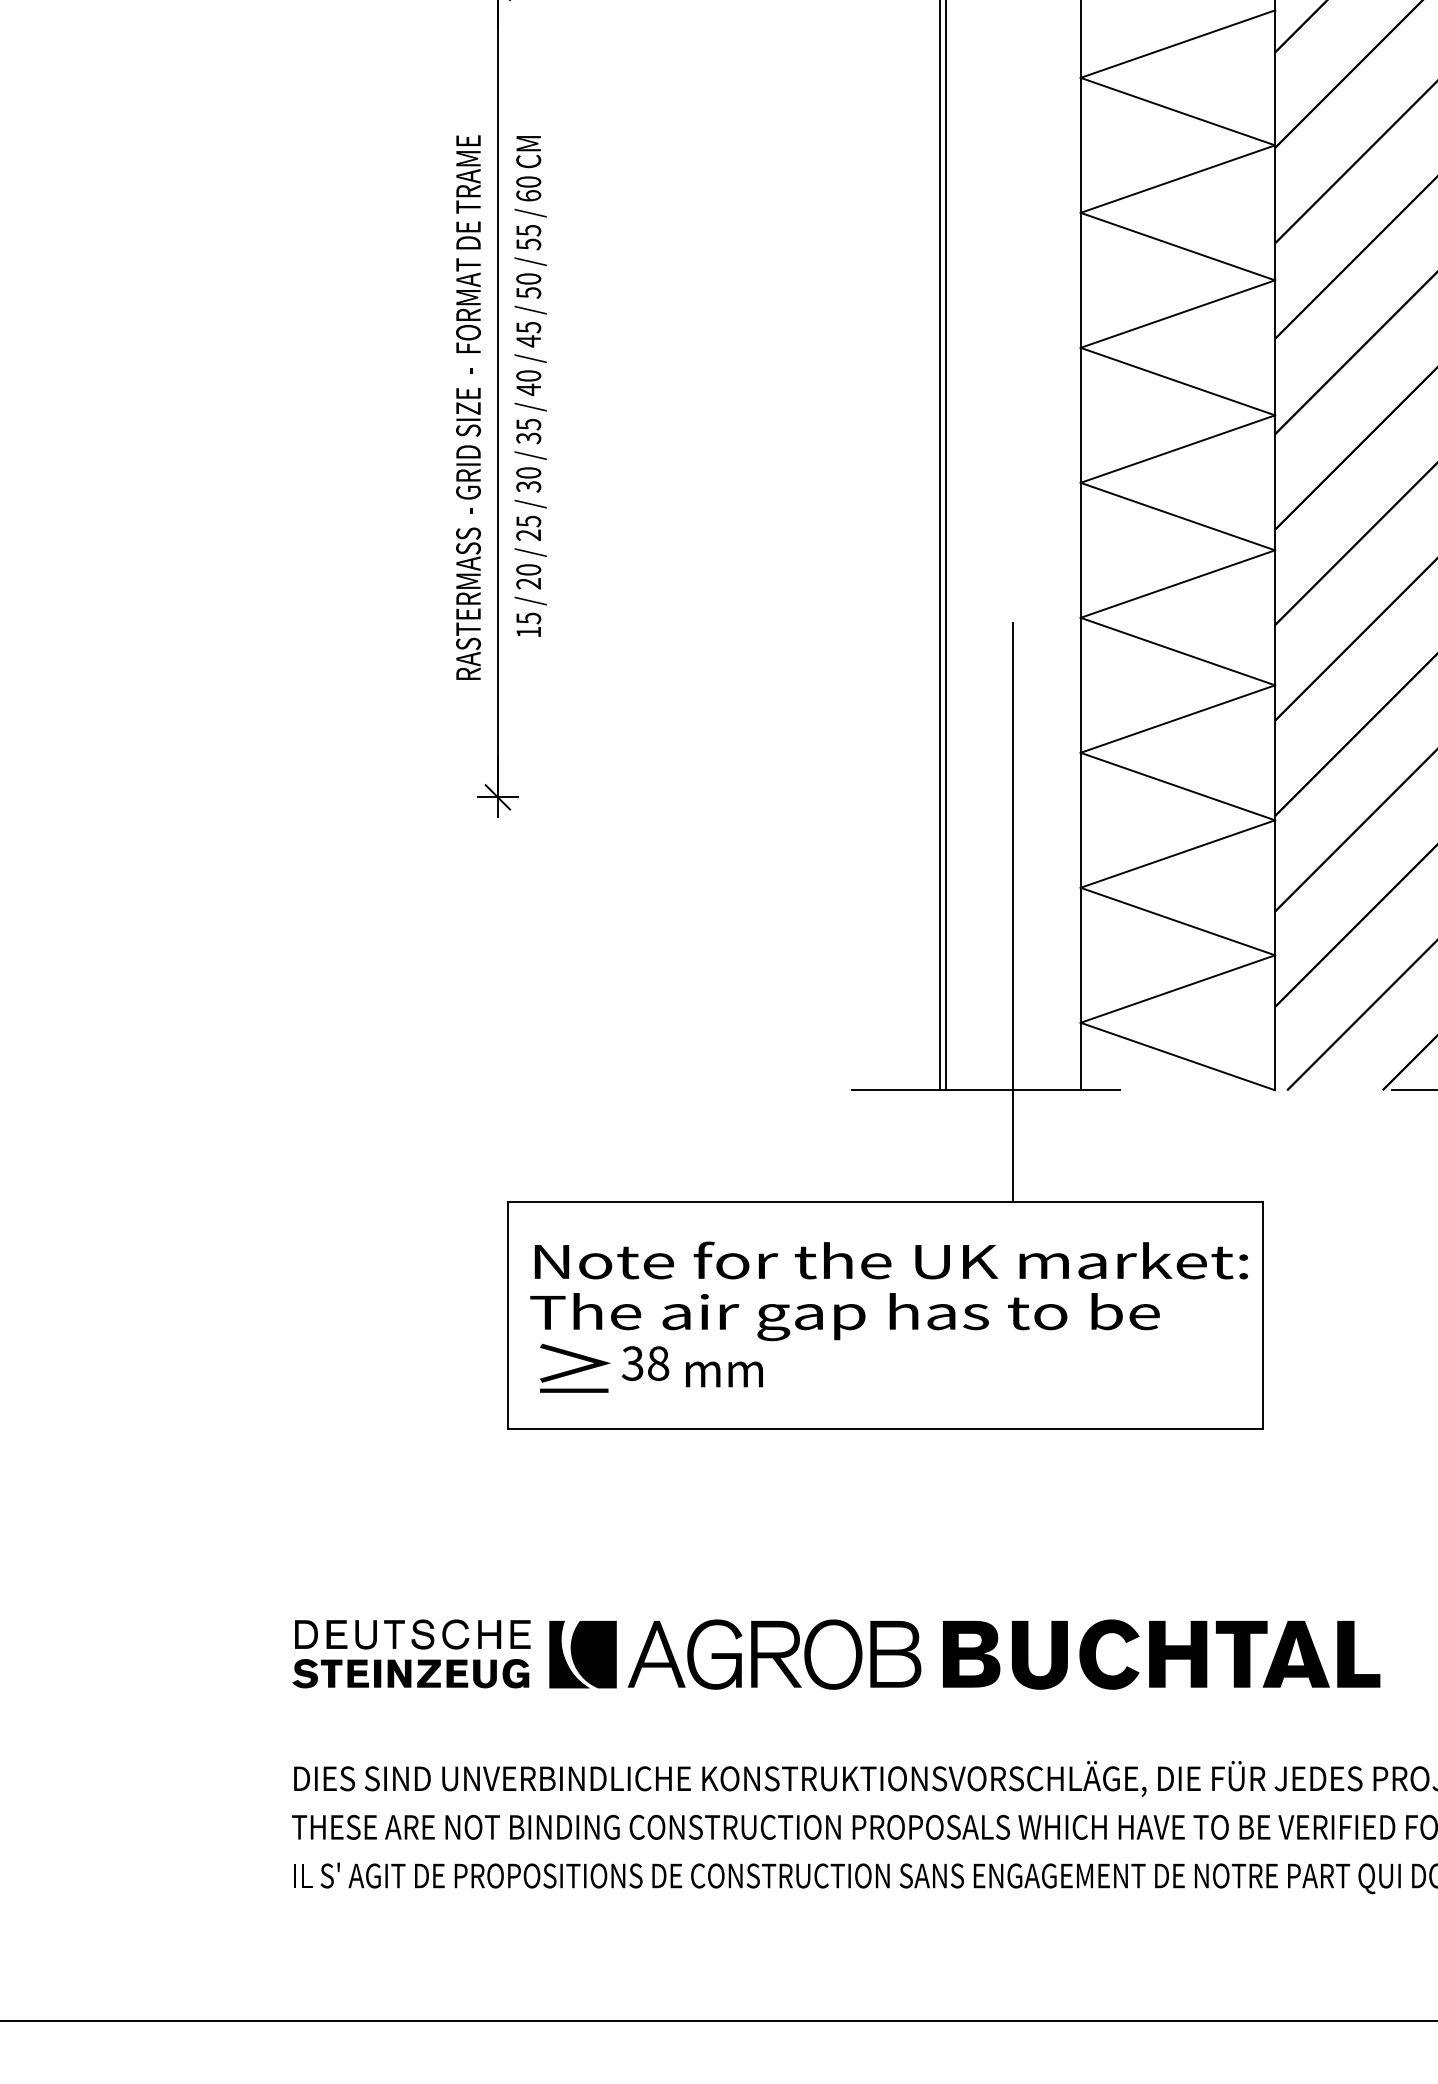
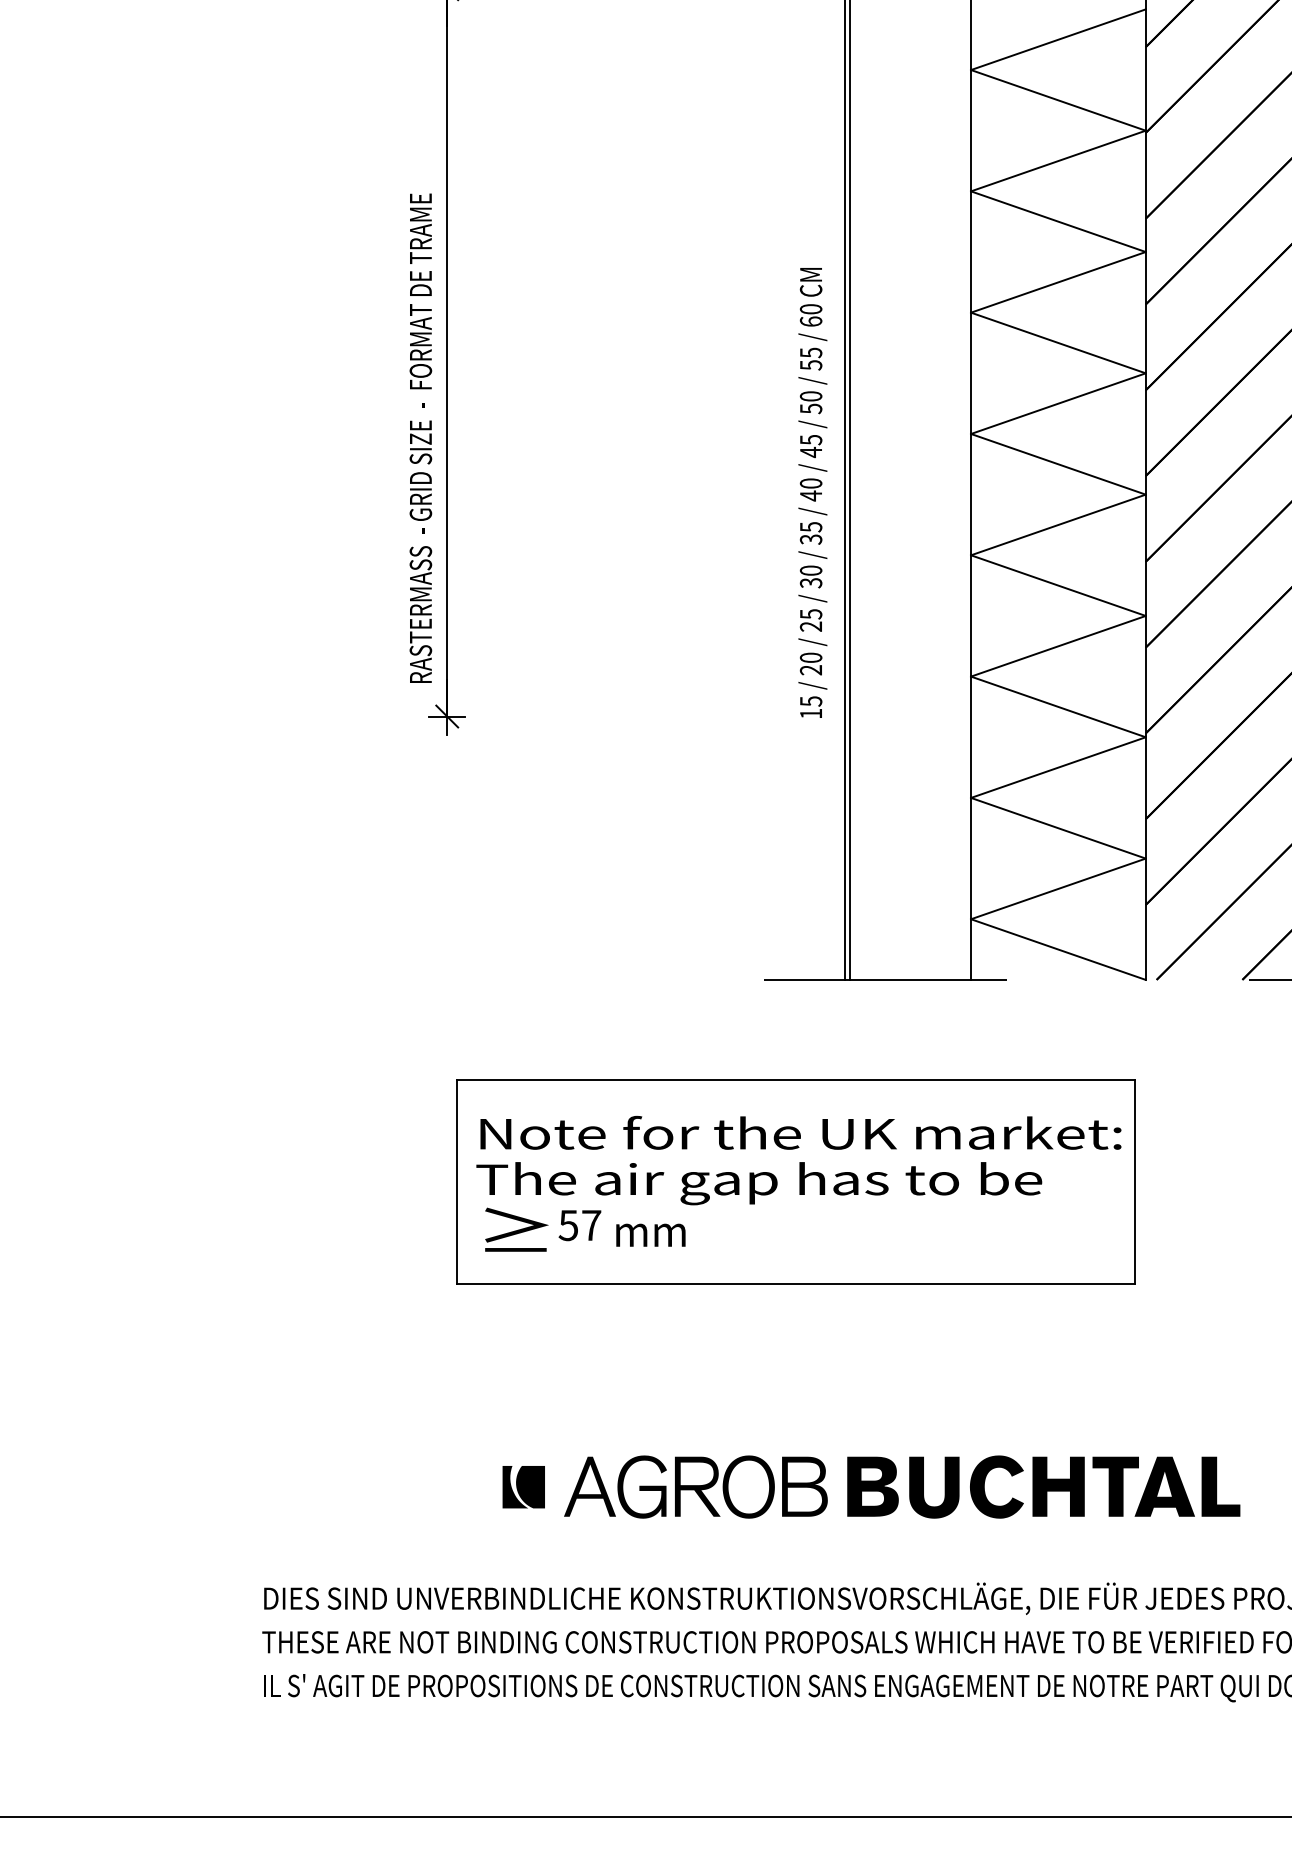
text: (530, 386) -> (812, 492), moved
text: (468, 407) -> (420, 438), moved
line: (1013, 912) -> (910, 820), removed
text: (645, 1363) -> (579, 1225), 38 -> 57
part: (411, 1653) -> (369, 1486), removed
part: (582, 1654) -> (523, 1486), size x0.7

